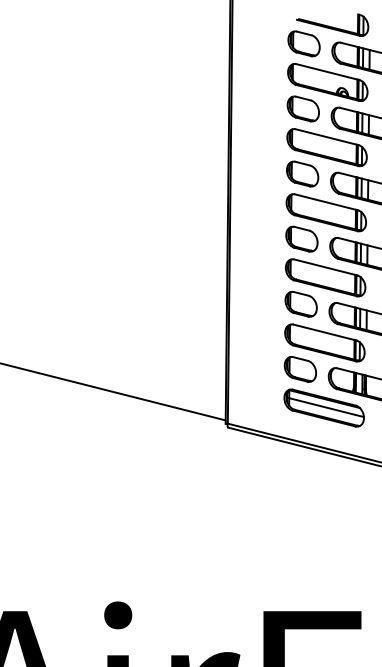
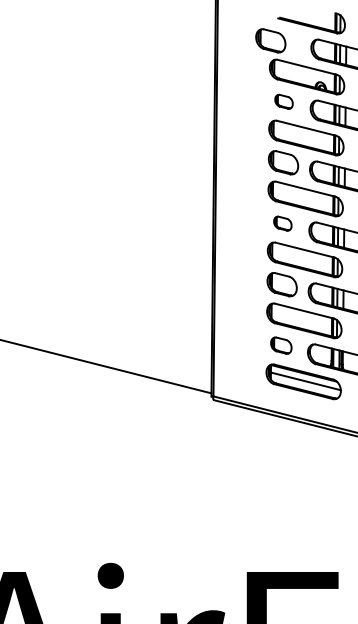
part: (303, 43) -> (270, 40), moved
part: (302, 108) -> (283, 101), size x0.6
part: (301, 238) -> (282, 223), size x0.6
part: (299, 369) -> (280, 345), size x0.7

